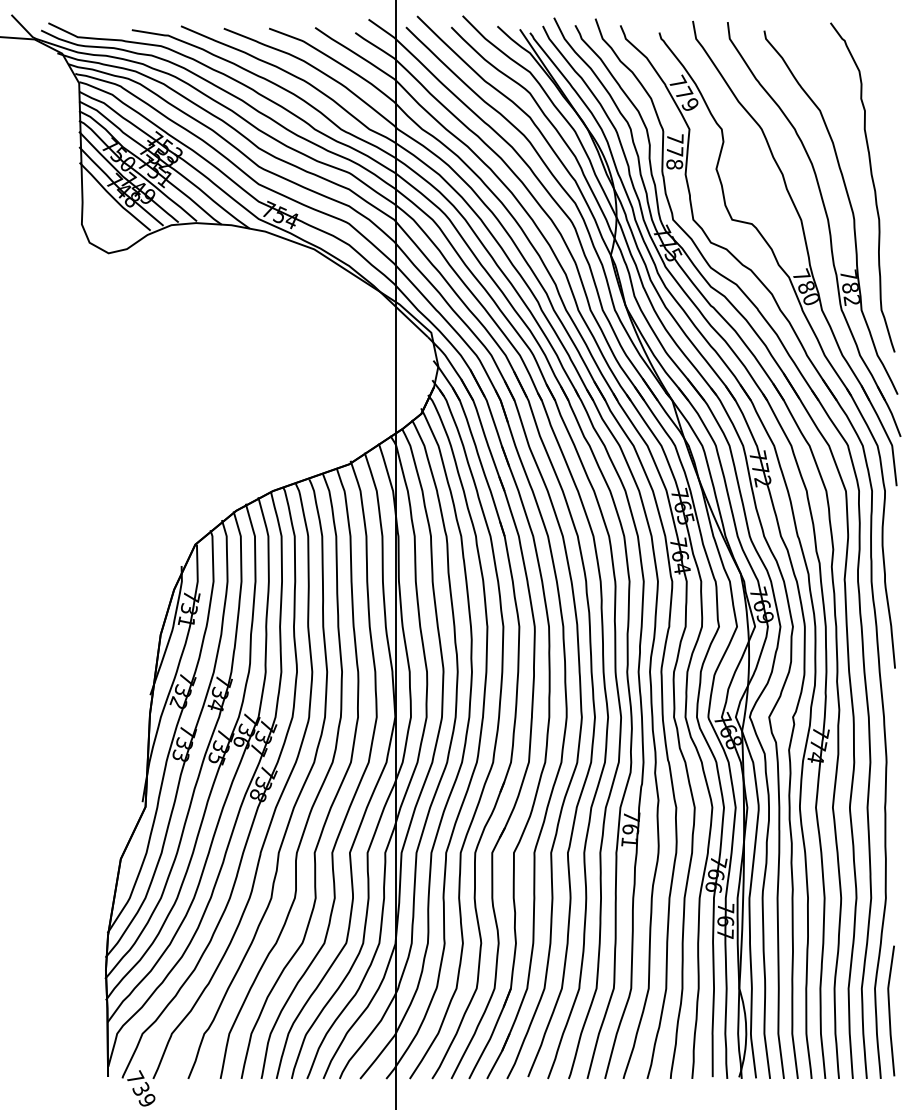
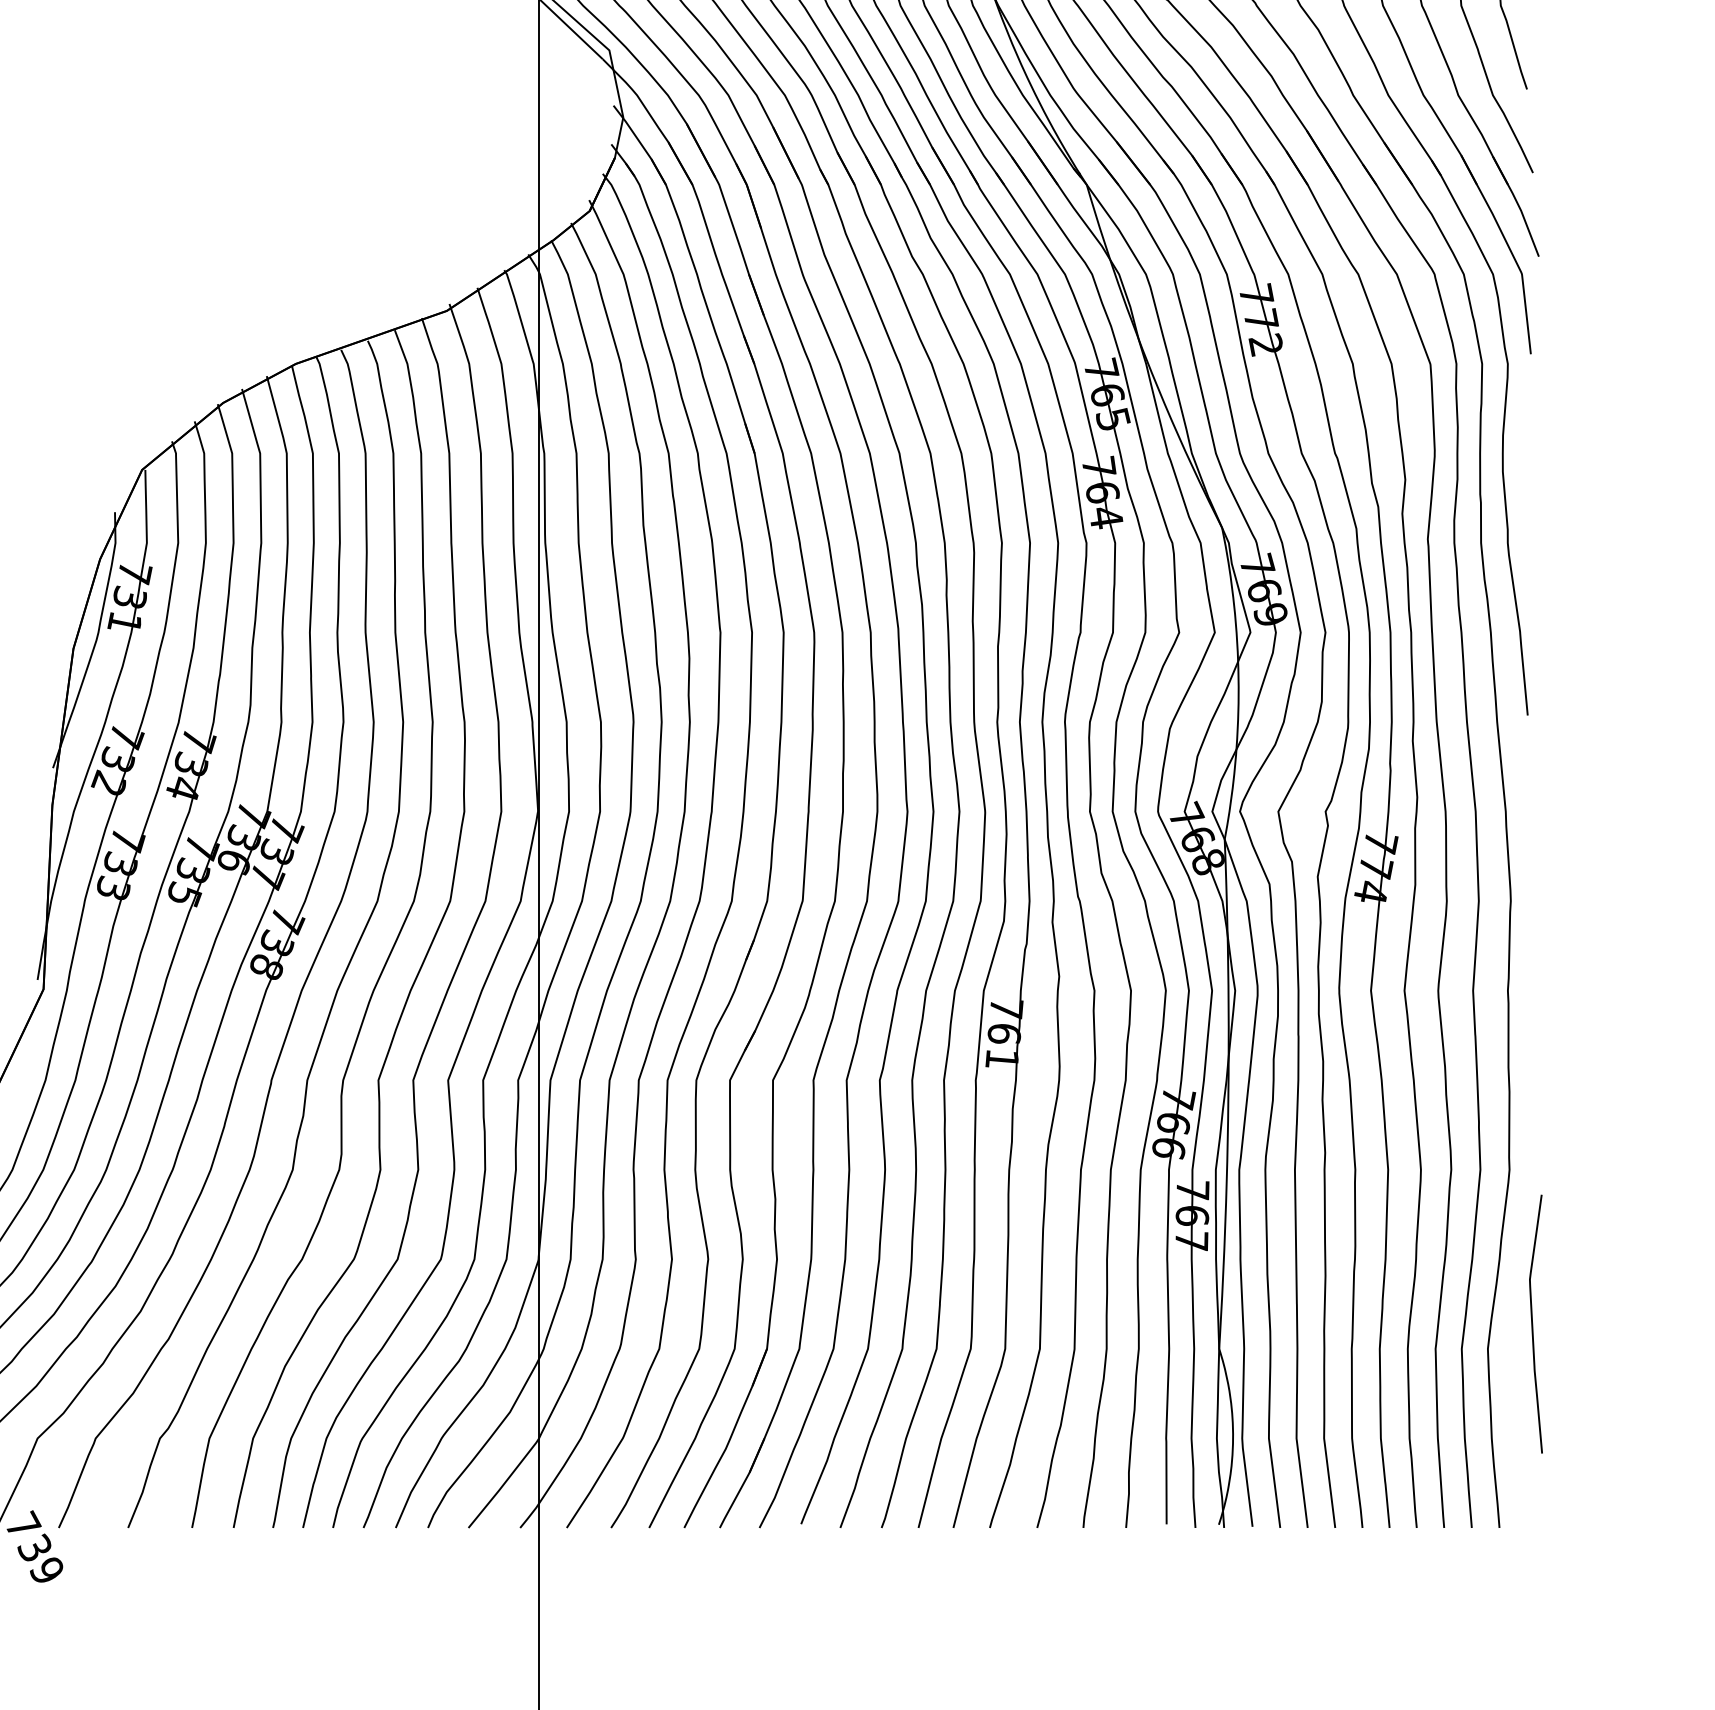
curve: (890, 1010) -> (1534, 1323), moved

